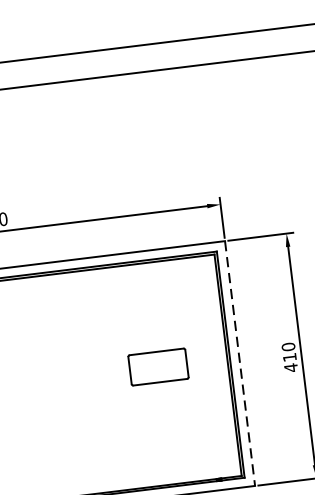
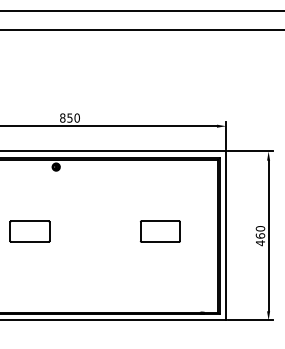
text: (289, 356) -> (260, 235), 410 -> 460
line: (240, 364) -> (226, 236), dashed -> solid
part: (157, 367) -> (159, 231), moved

